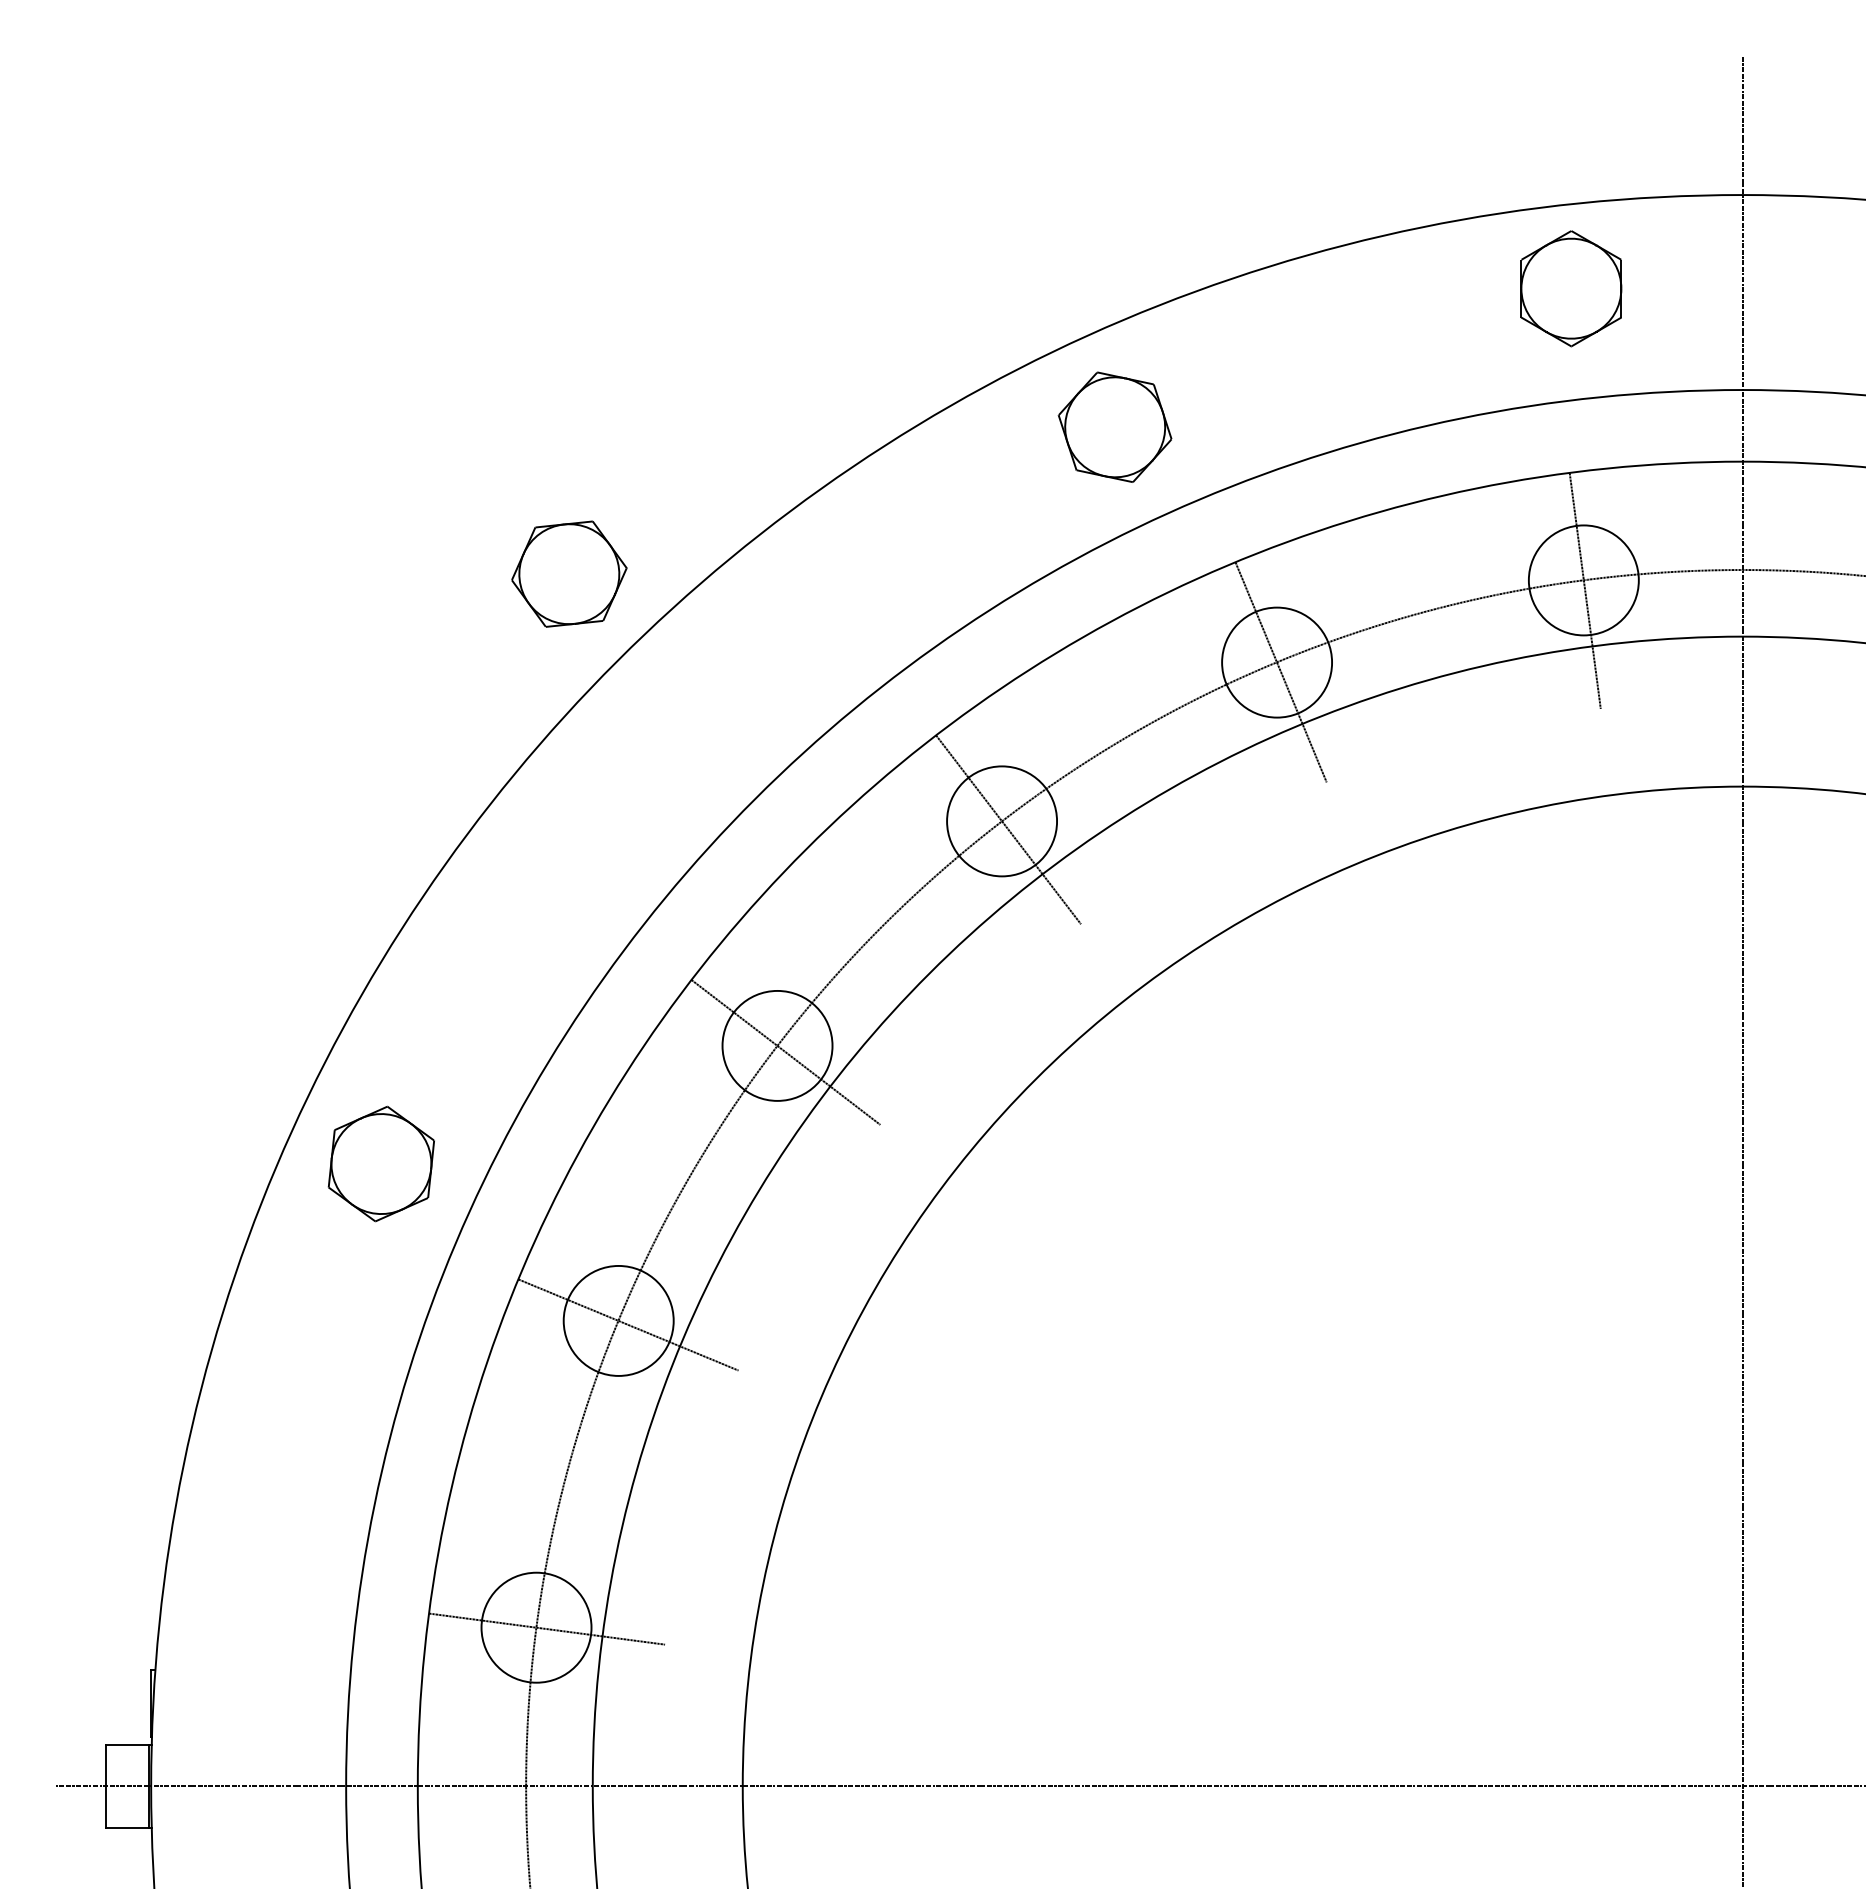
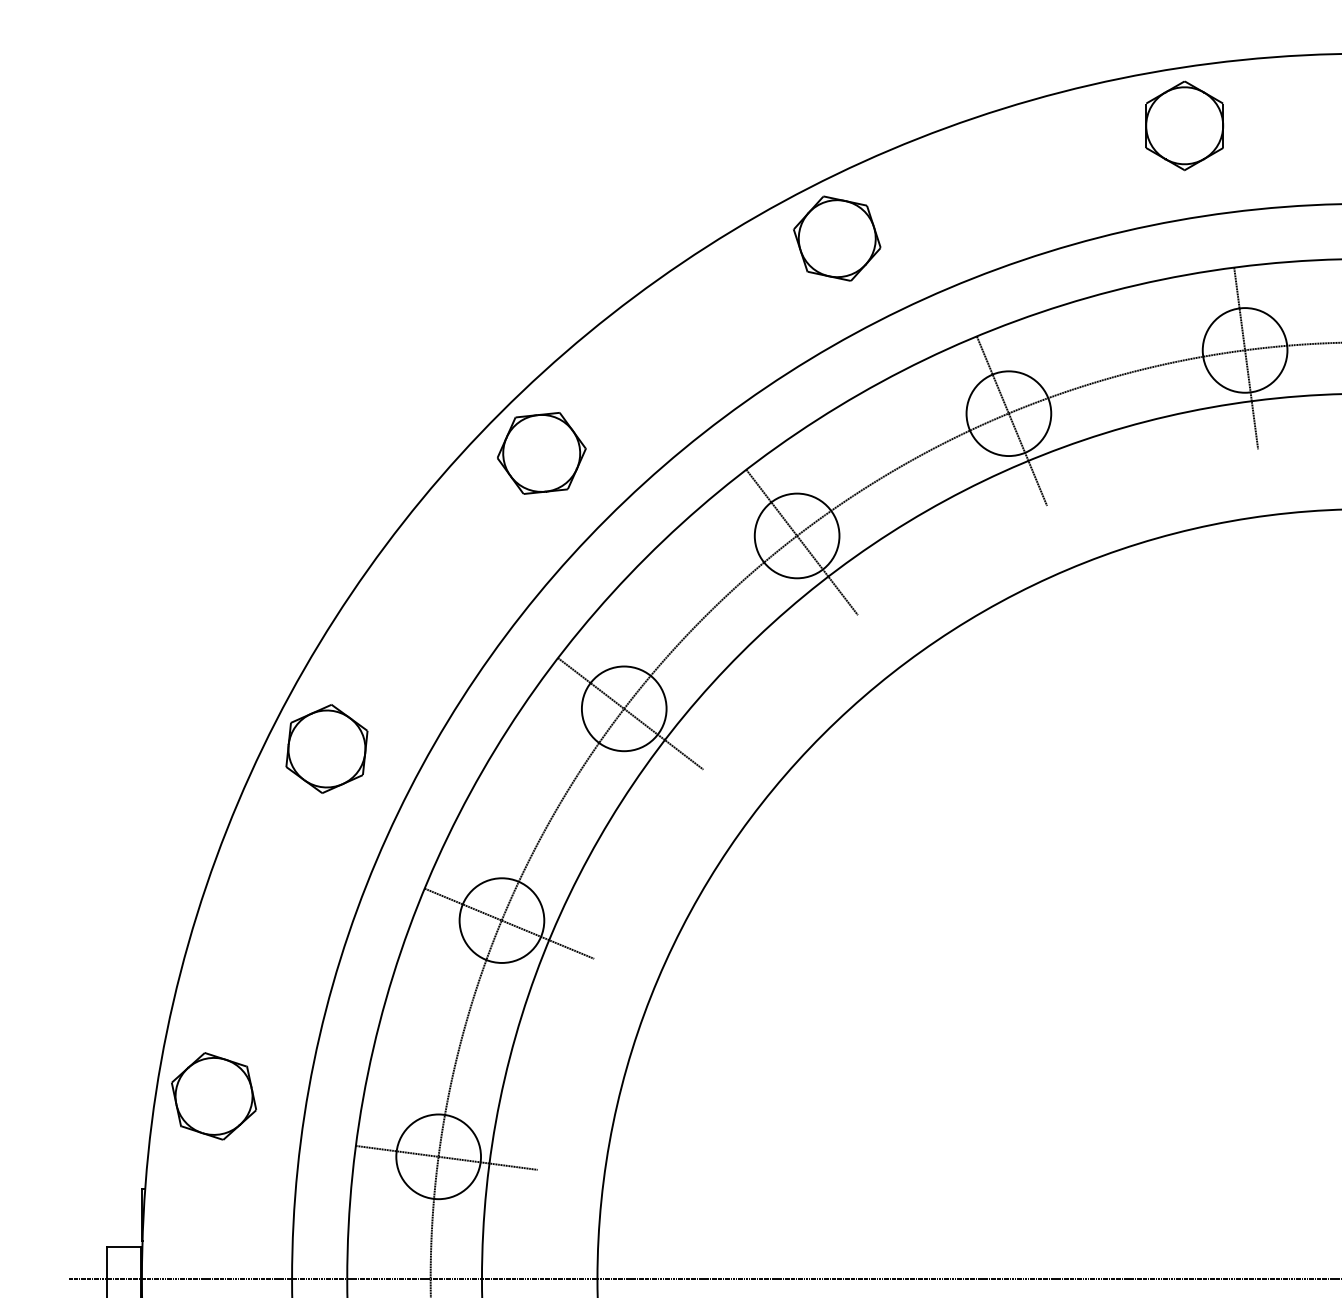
part: (1571, 288) -> (1184, 125), moved
part: (1114, 426) -> (836, 238), moved
part: (569, 573) -> (541, 452), moved
part: (380, 1163) -> (326, 748), moved
part: (244, 1549) -> (213, 1096), added

